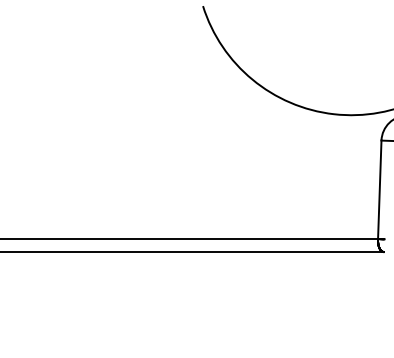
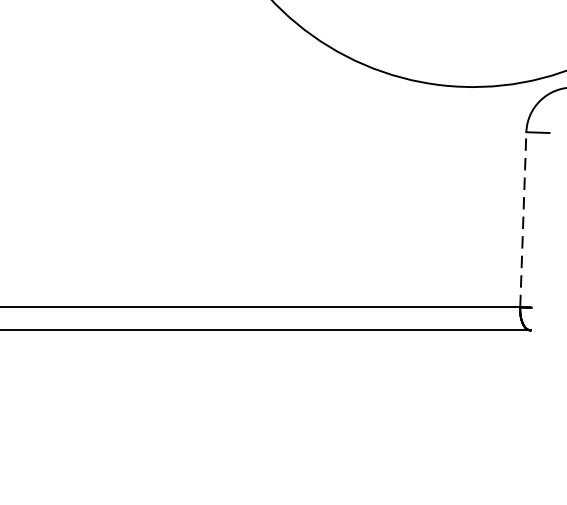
line: (379, 189) -> (522, 219), solid -> dashed

